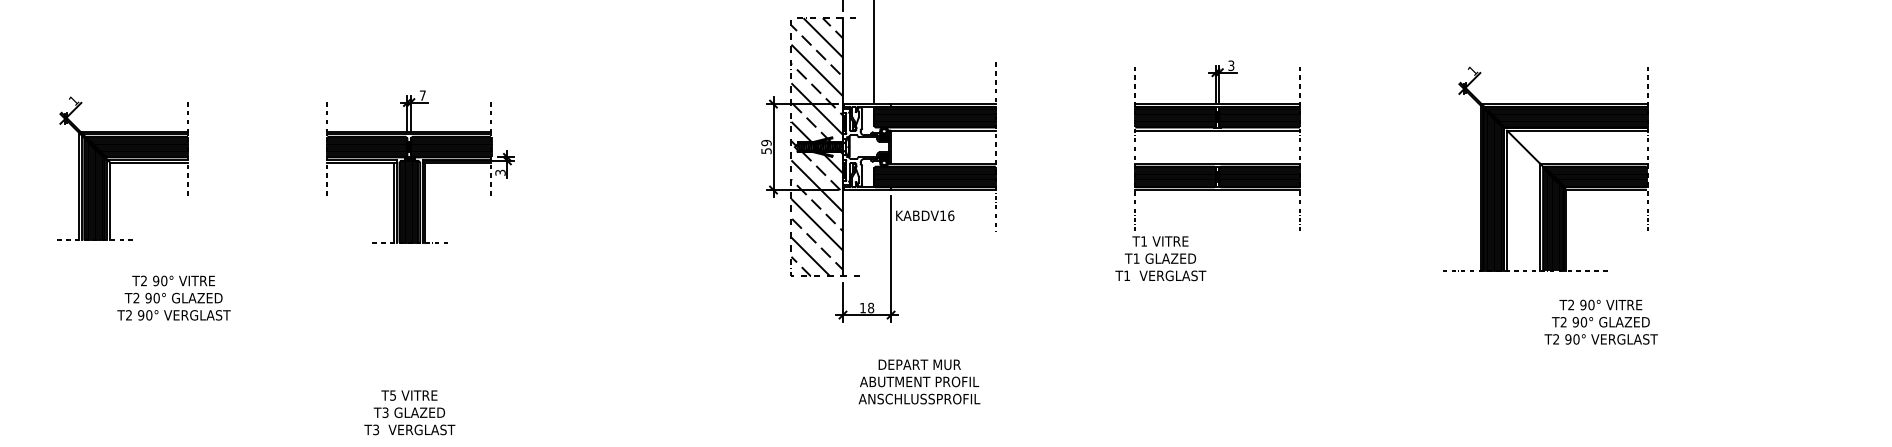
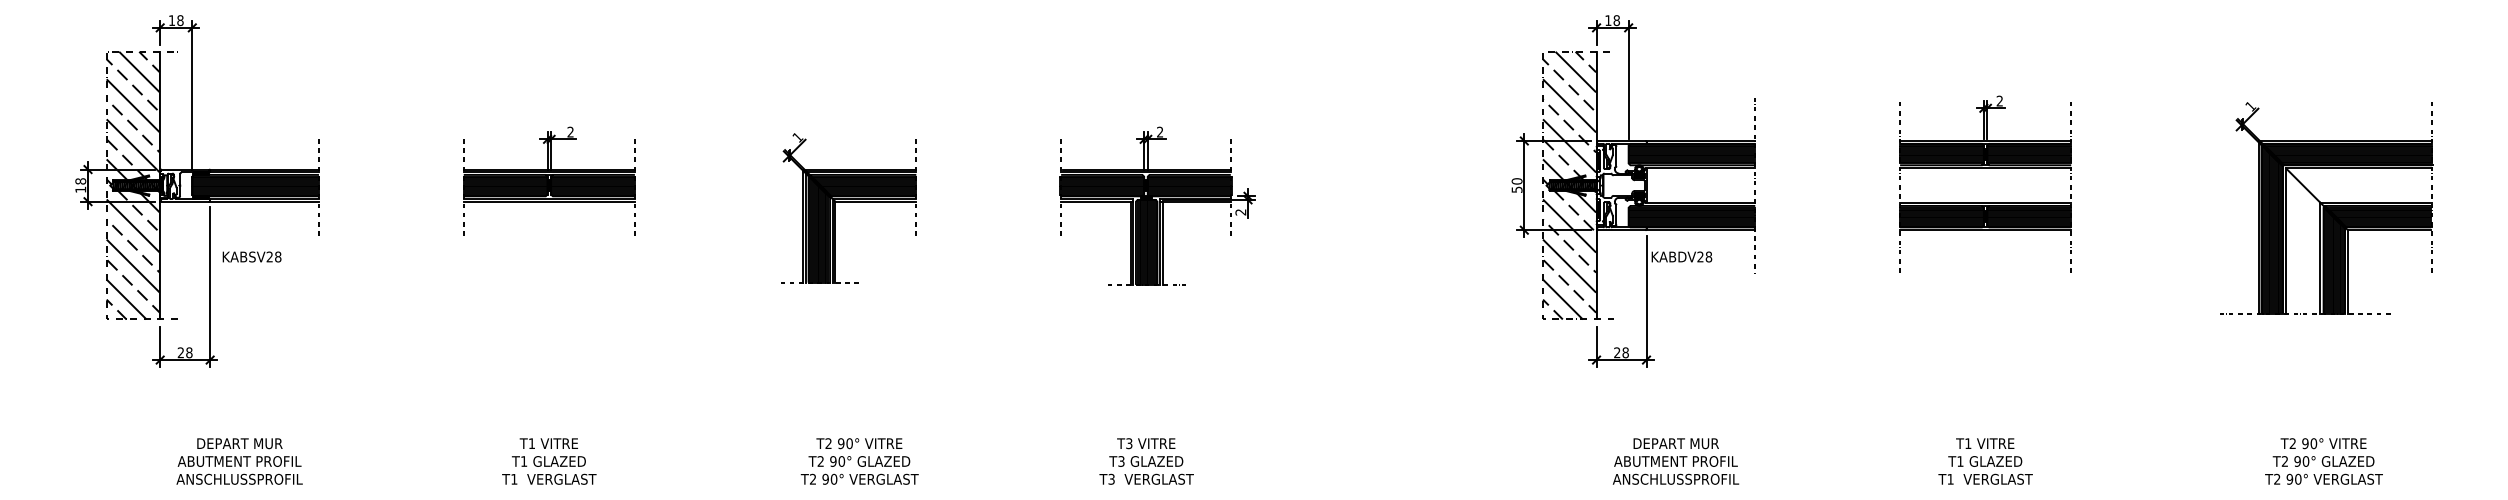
text: (1231, 66) -> (1999, 101), 3 -> 2
text: (423, 94) -> (1160, 131), 7 -> 2
text: (766, 143) -> (1517, 181), 59 -> 50
text: (501, 172) -> (1241, 212), 3 -> 2
text: (946, 215) -> (1704, 256), KABDV16 -> KABDV28
text: (1160, 258) -> (1985, 461), moved
text: (173, 298) -> (859, 461), moved
text: (863, 307) -> (1617, 352), 18 -> 28
text: (1600, 322) -> (2323, 461), moved
text: (919, 381) -> (1675, 461), moved
text: (393, 395) -> (1129, 443), T5 -> T3

